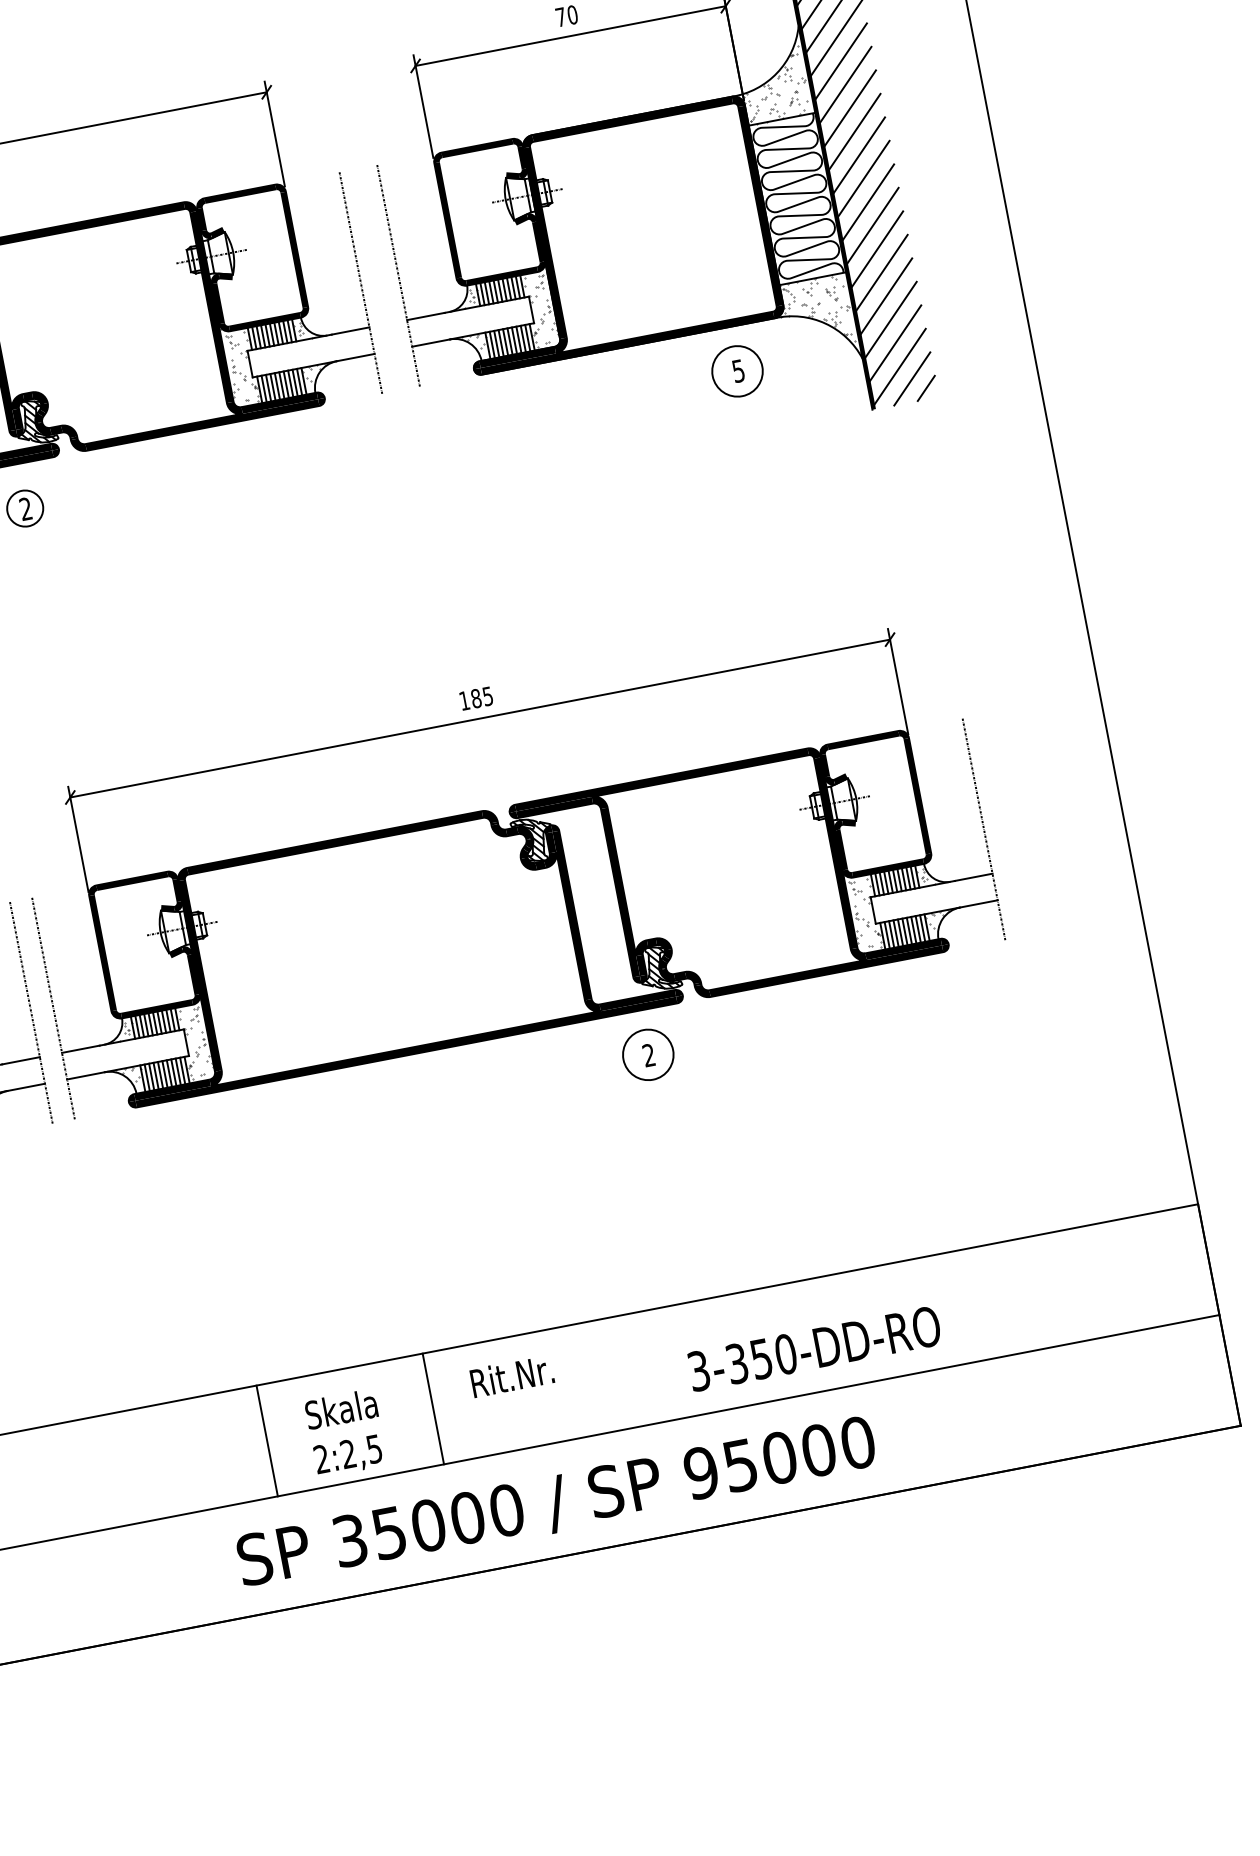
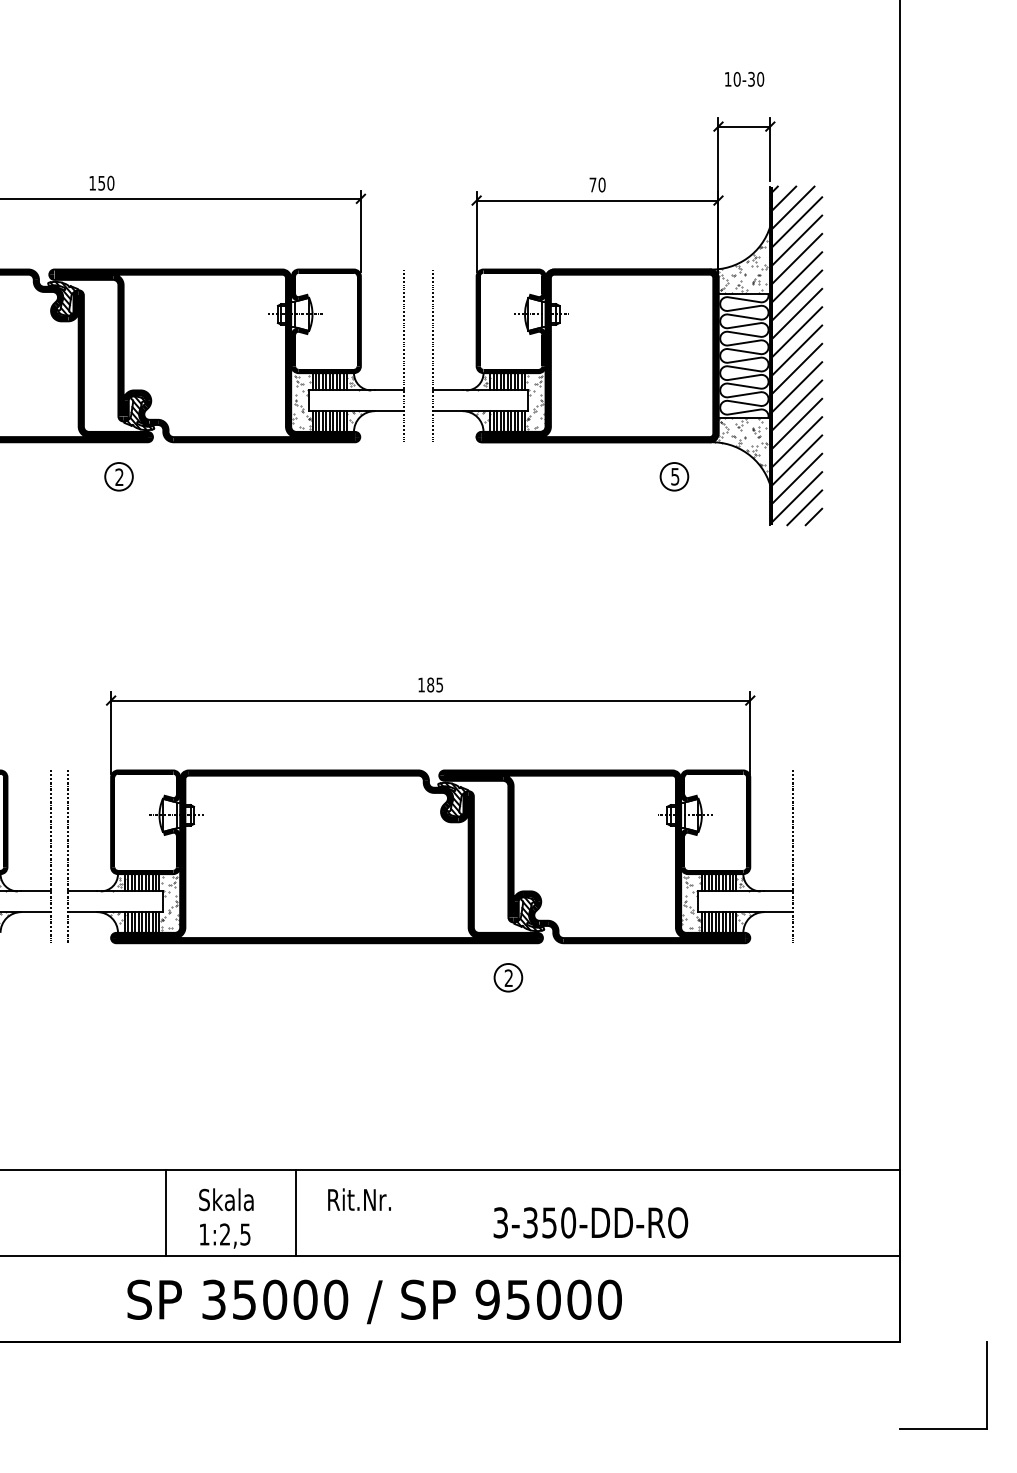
circle: (737, 370) -> (674, 476), size x0.71
circle: (648, 1054) -> (508, 977), size x0.71
text: (321, 1459) -> (204, 1234), 2:2,5 -> 1:2,5

